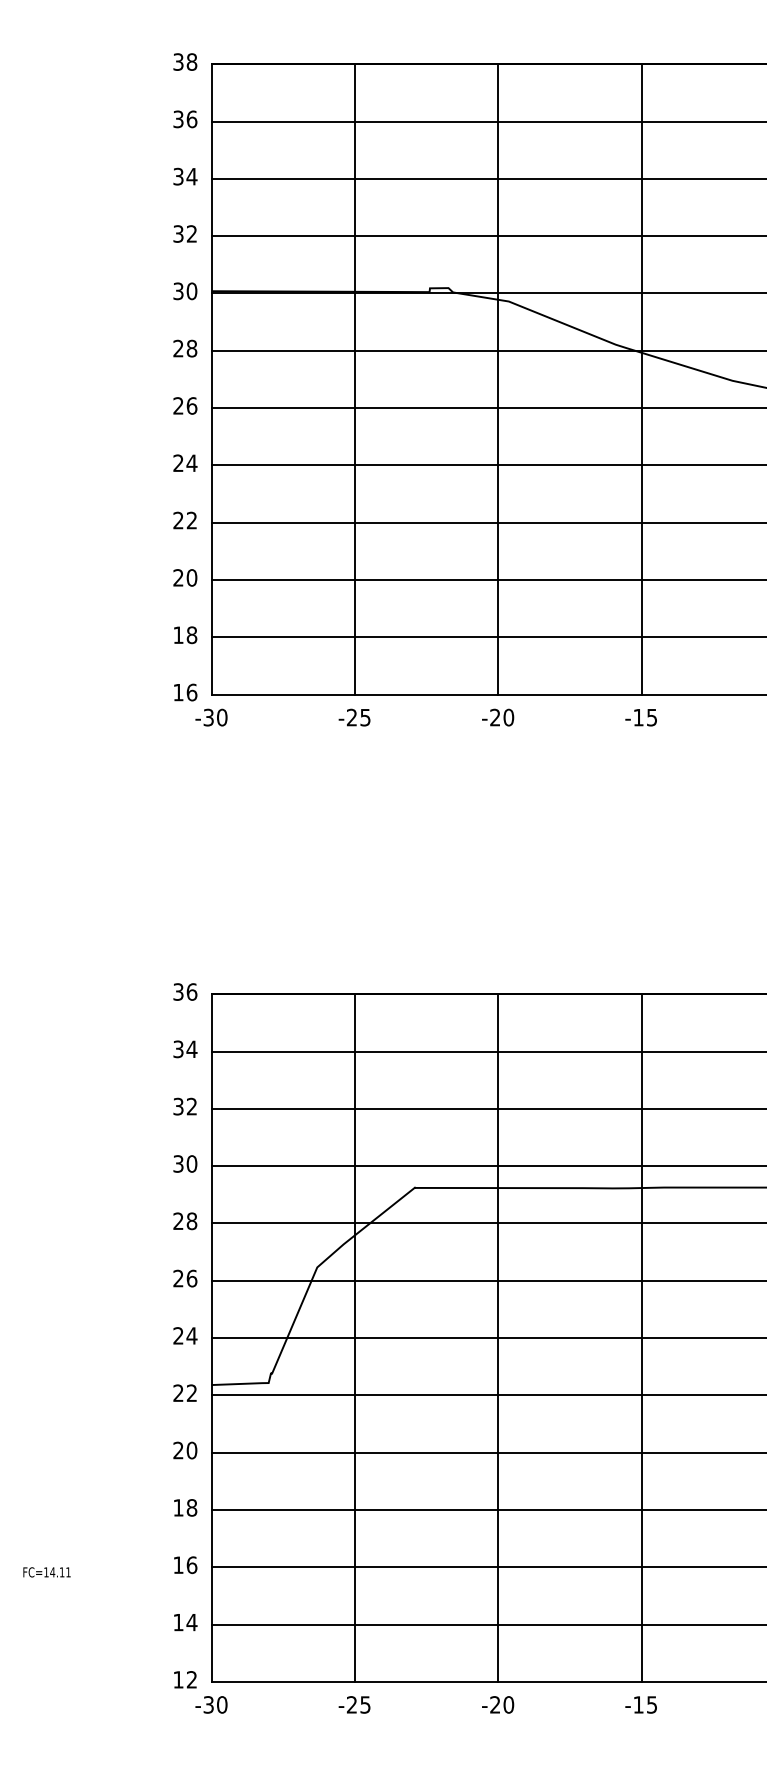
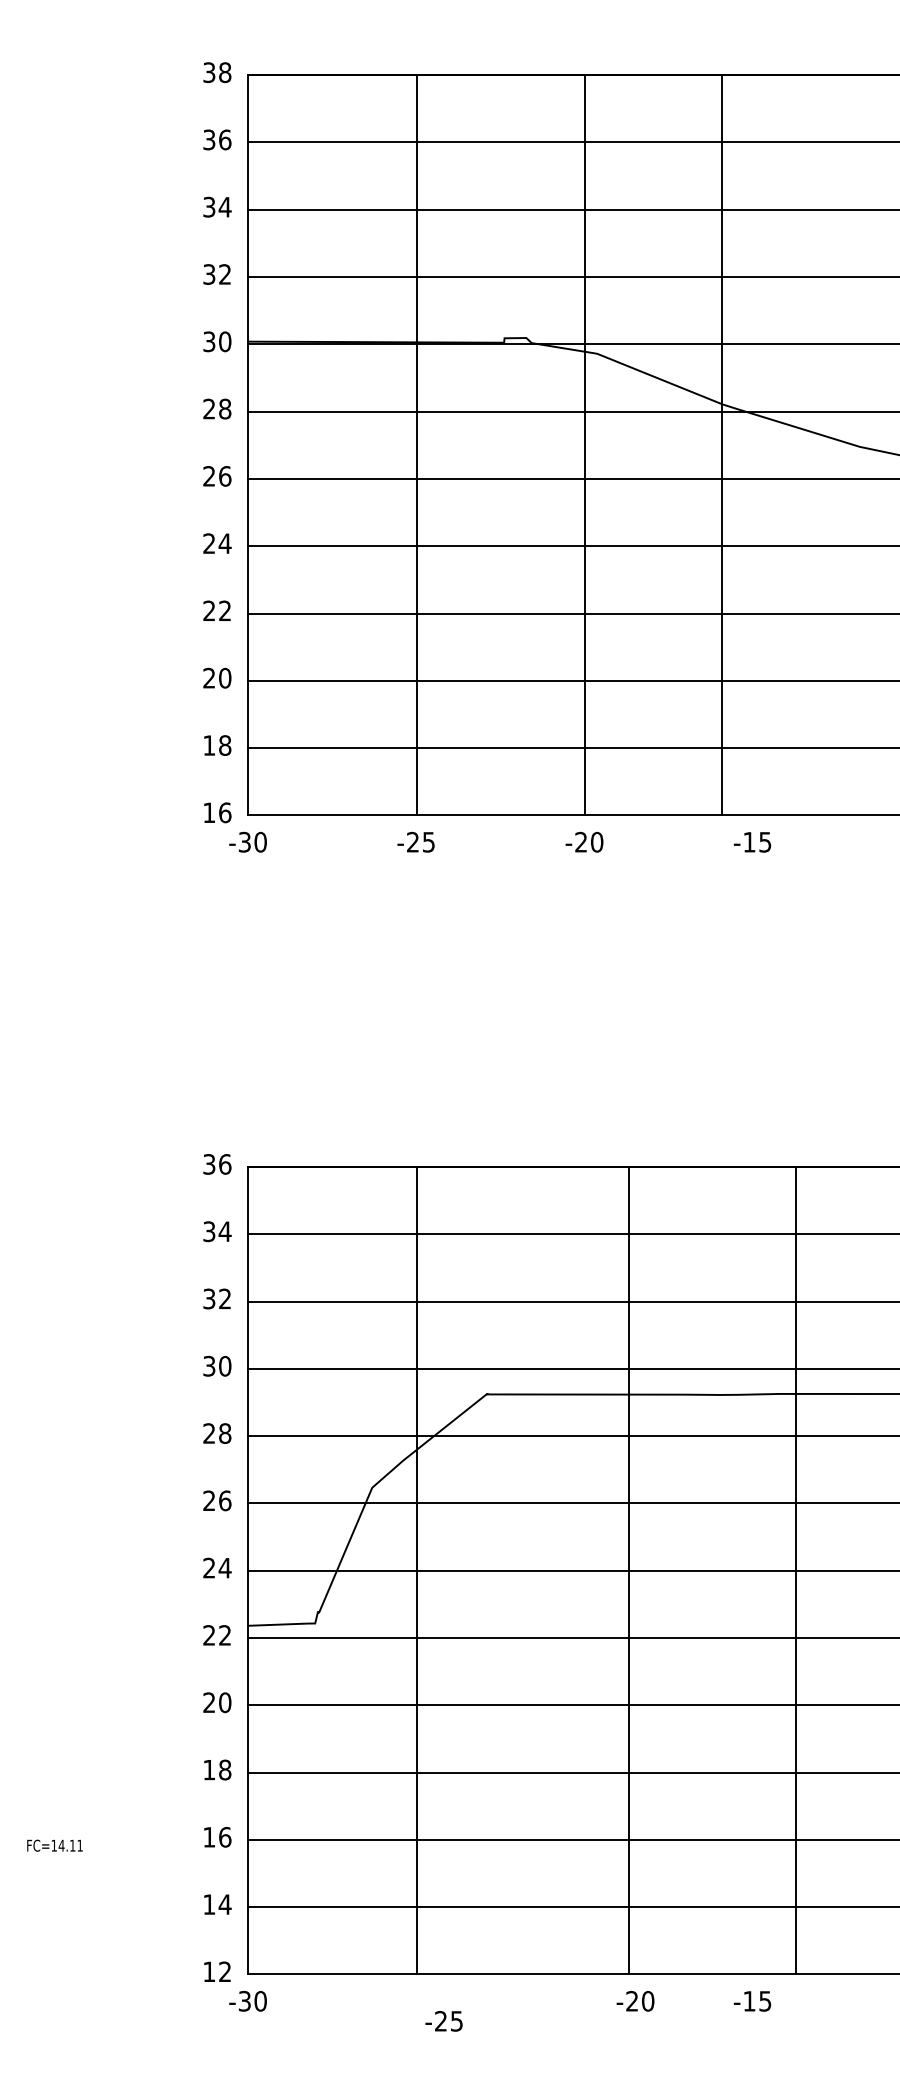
line: (641, 379) -> (721, 445), moved
line: (498, 1337) -> (628, 1570), moved
line: (641, 1337) -> (795, 1570), moved
text: (354, 1705) -> (443, 2021), moved
text: (498, 1705) -> (635, 2001), moved

